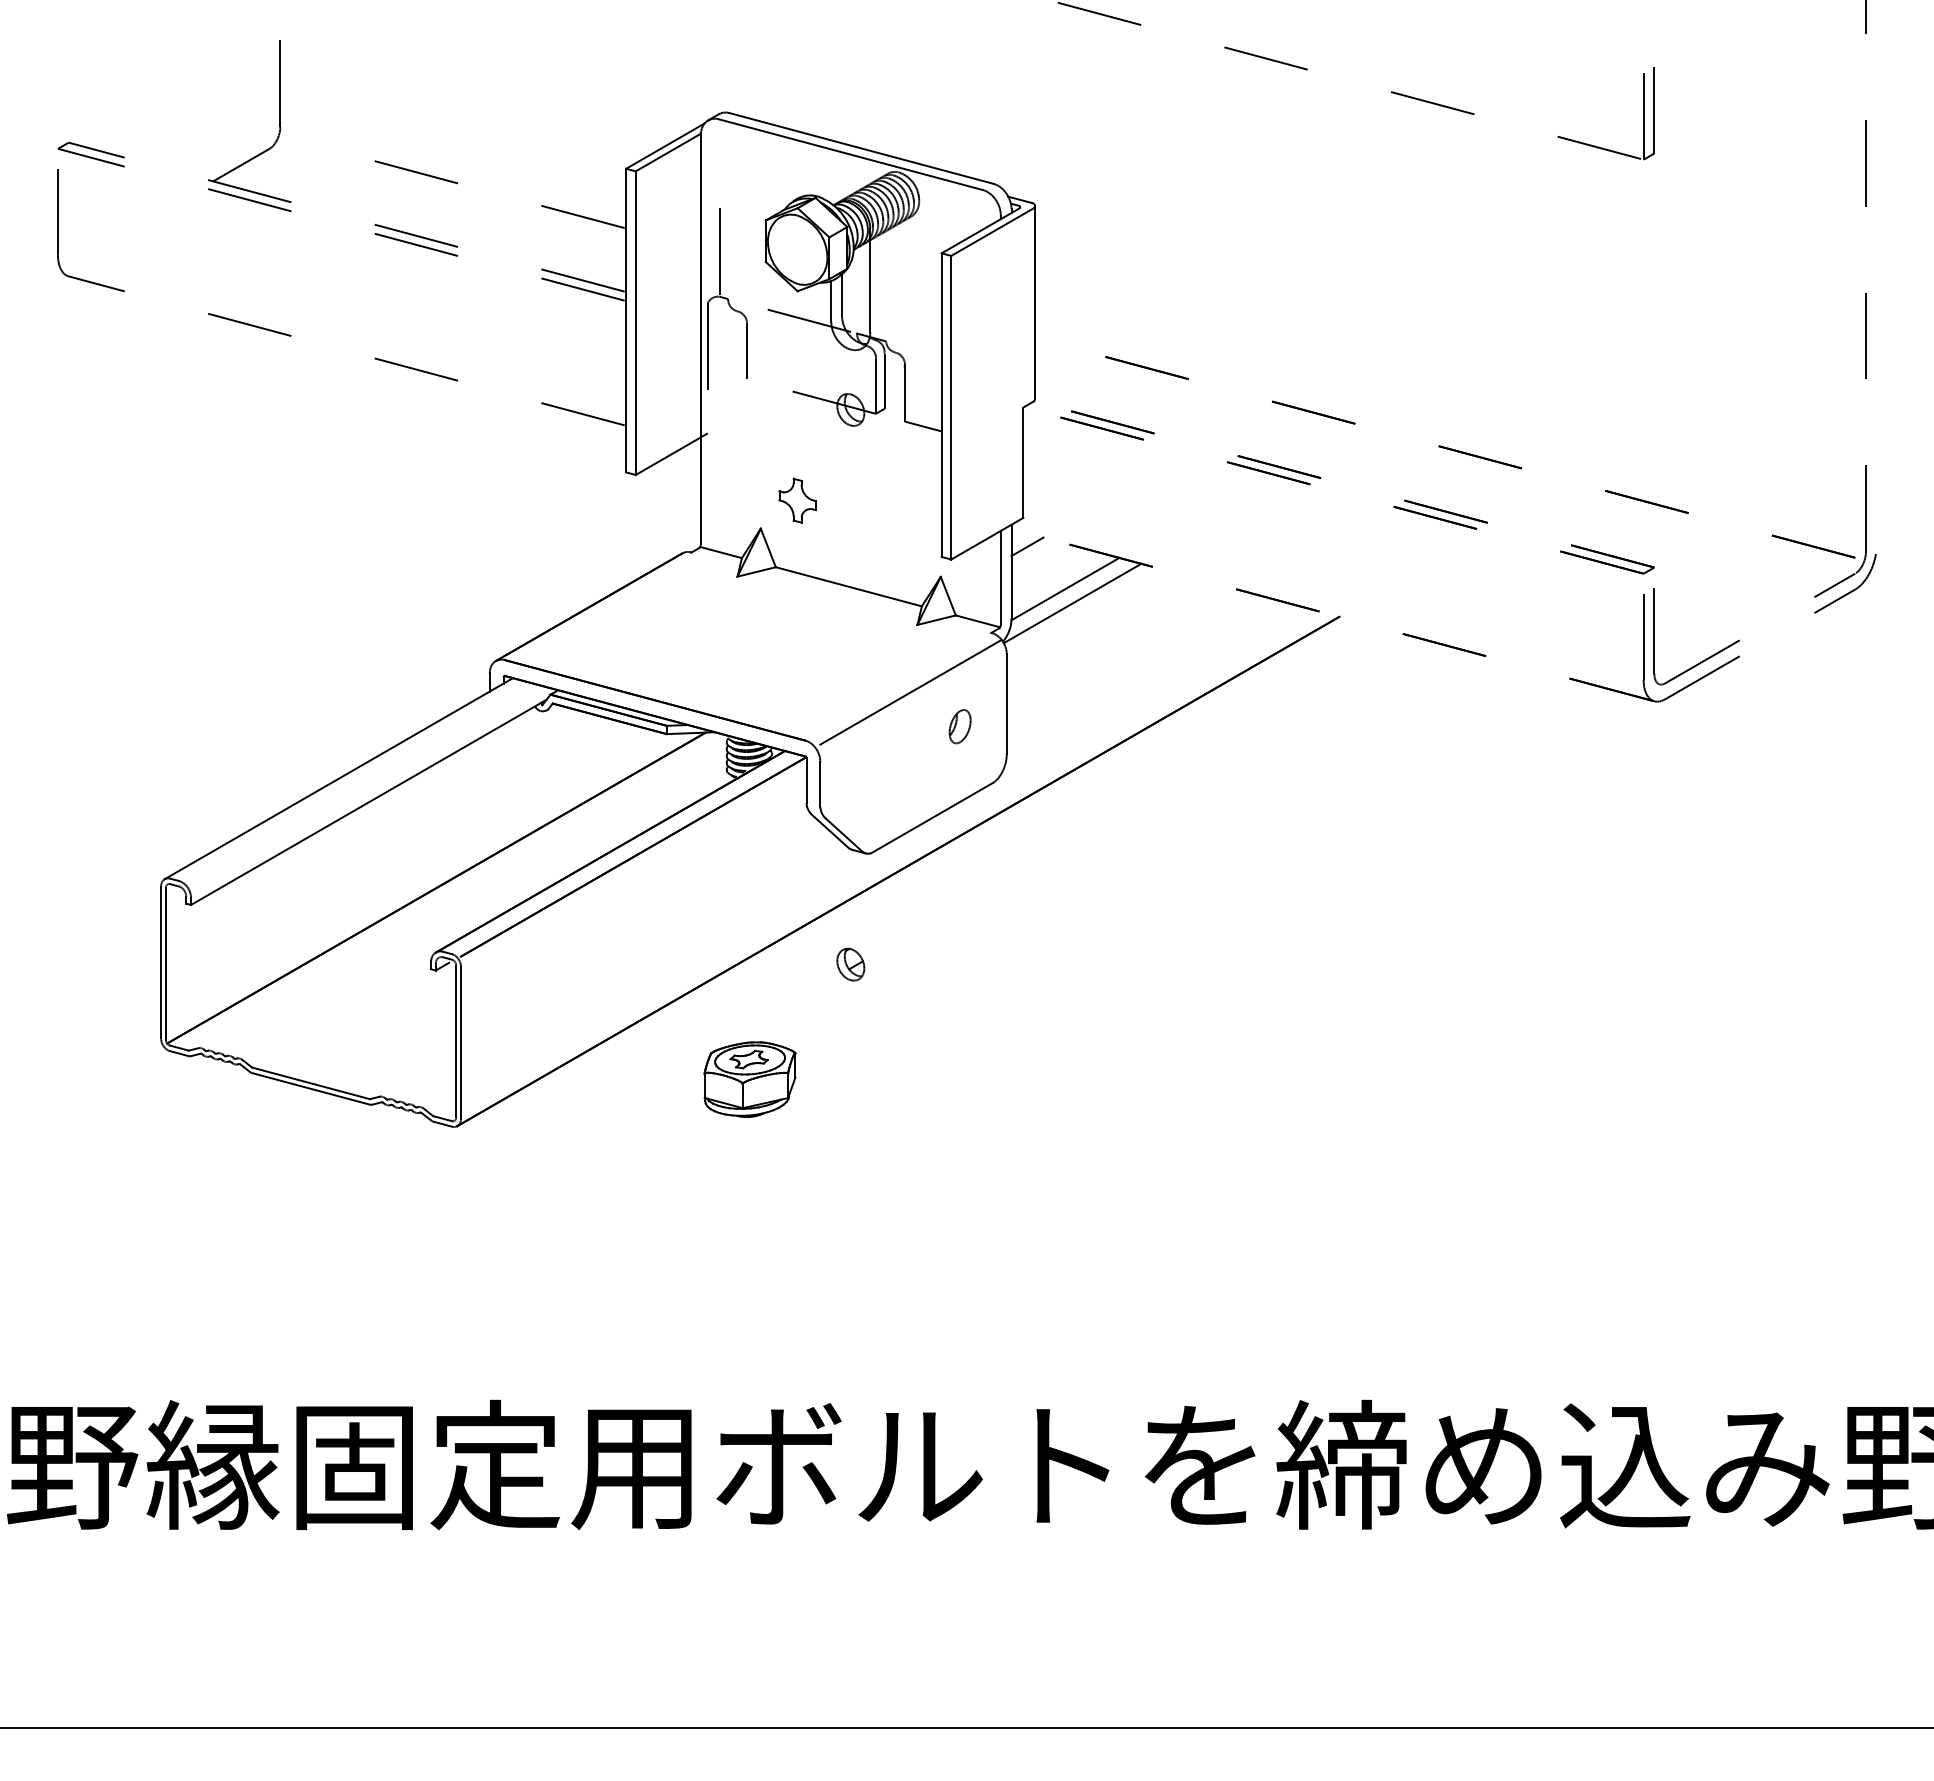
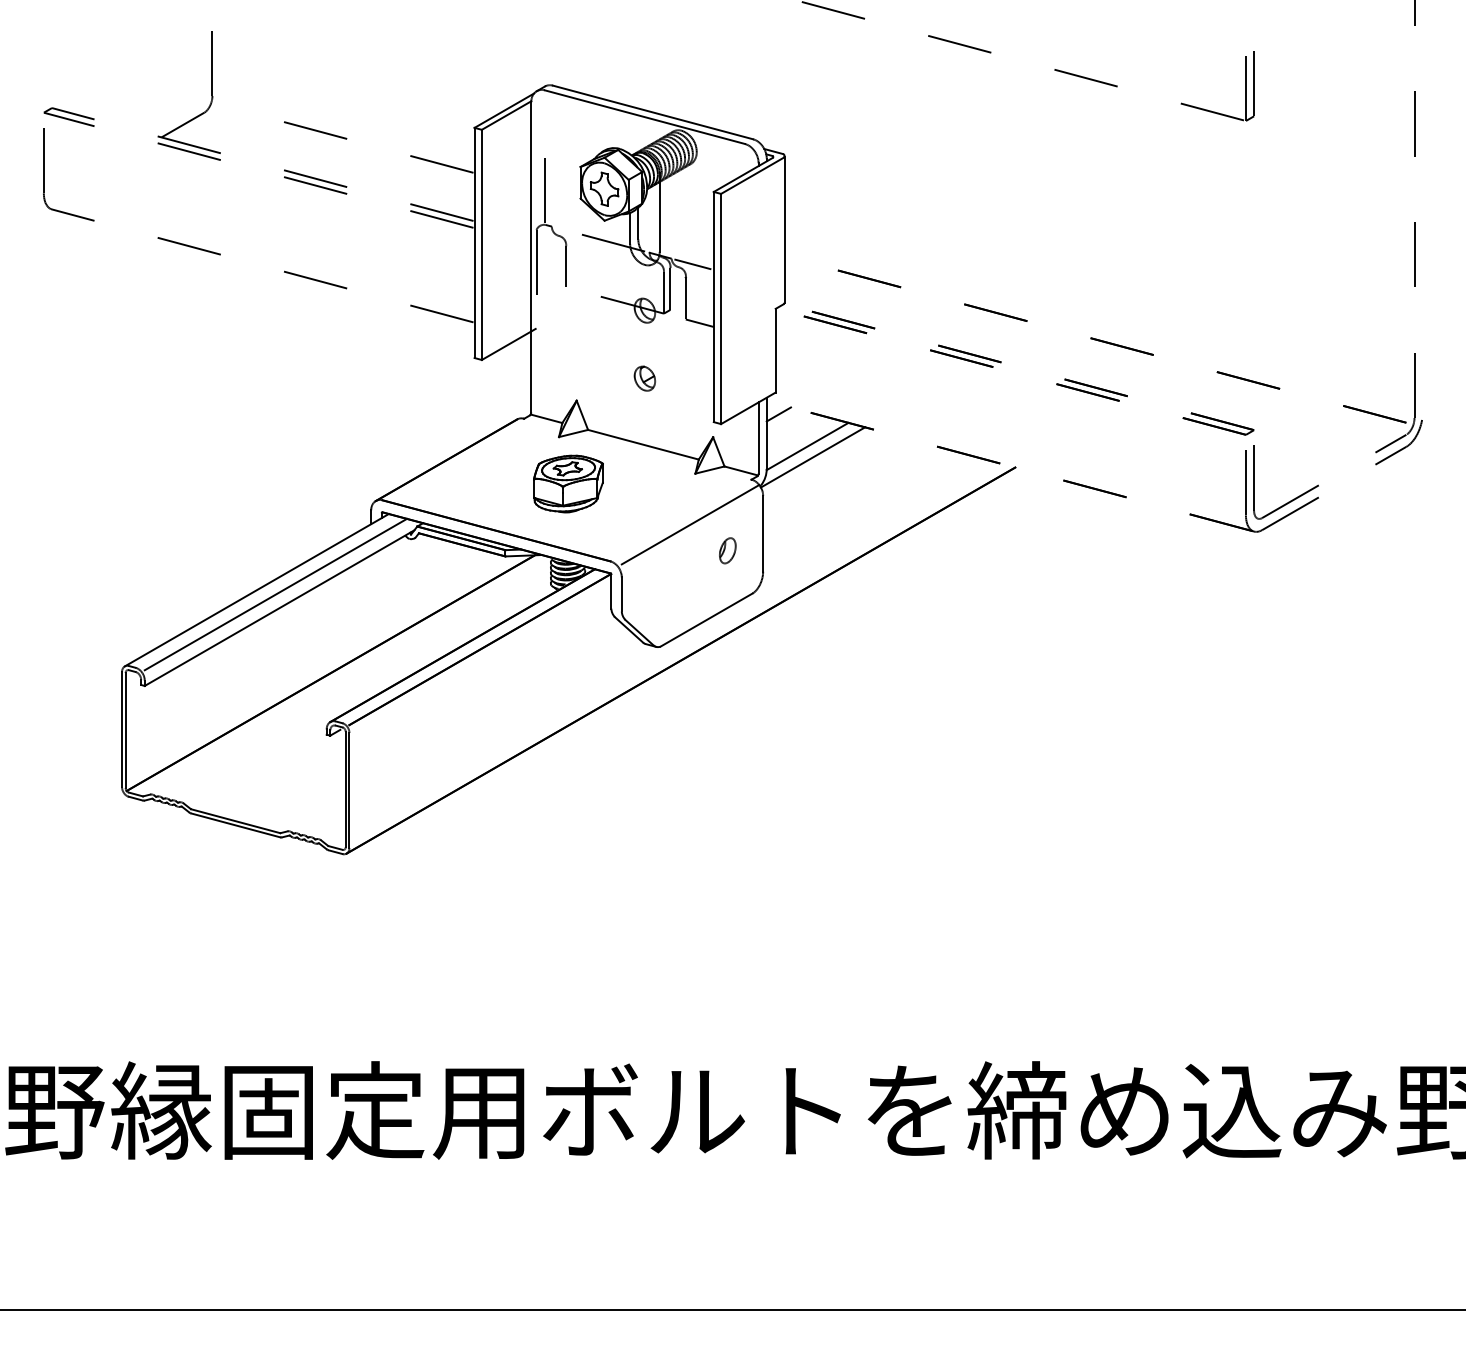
line: (913, 348) -> (692, 264), added
part: (797, 500) -> (604, 189), moved
line: (363, 784) -> (275, 594), added
part: (850, 964) -> (644, 378), moved
part: (749, 1079) -> (568, 483), moved

